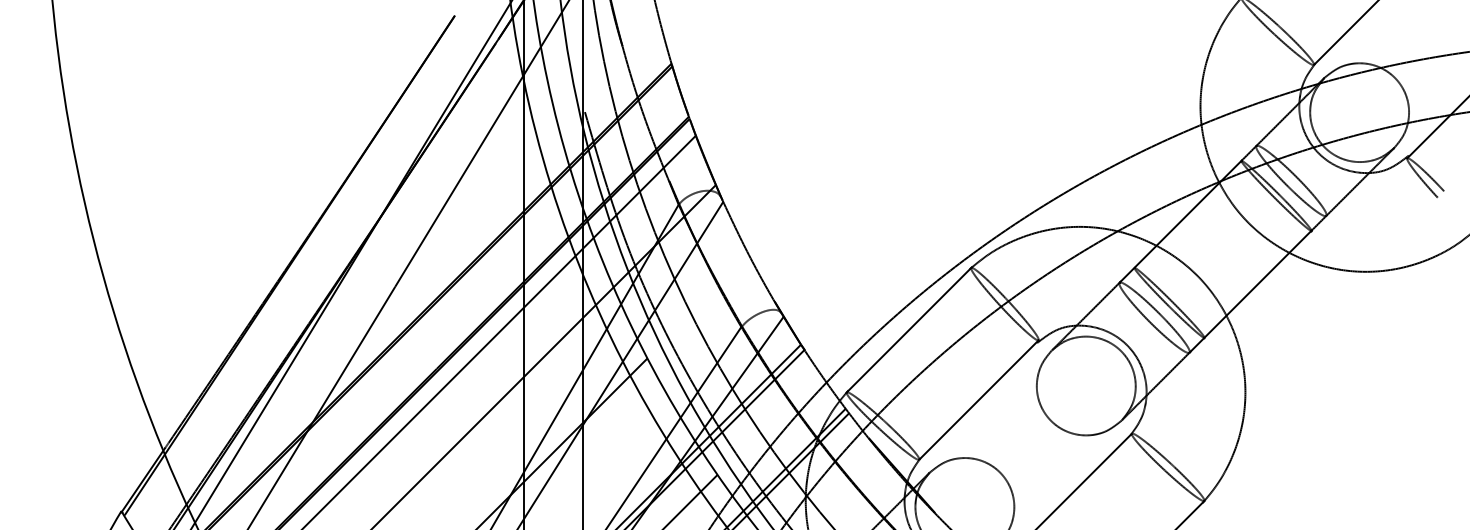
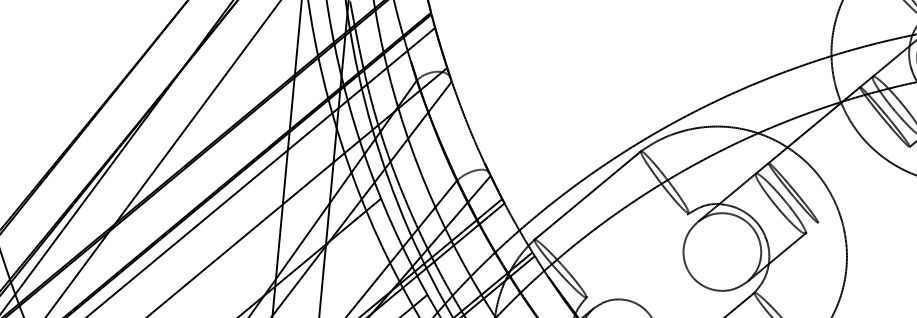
line: (1250, 290) -> (857, 189), removed
line: (979, 399) -> (637, 254), removed

